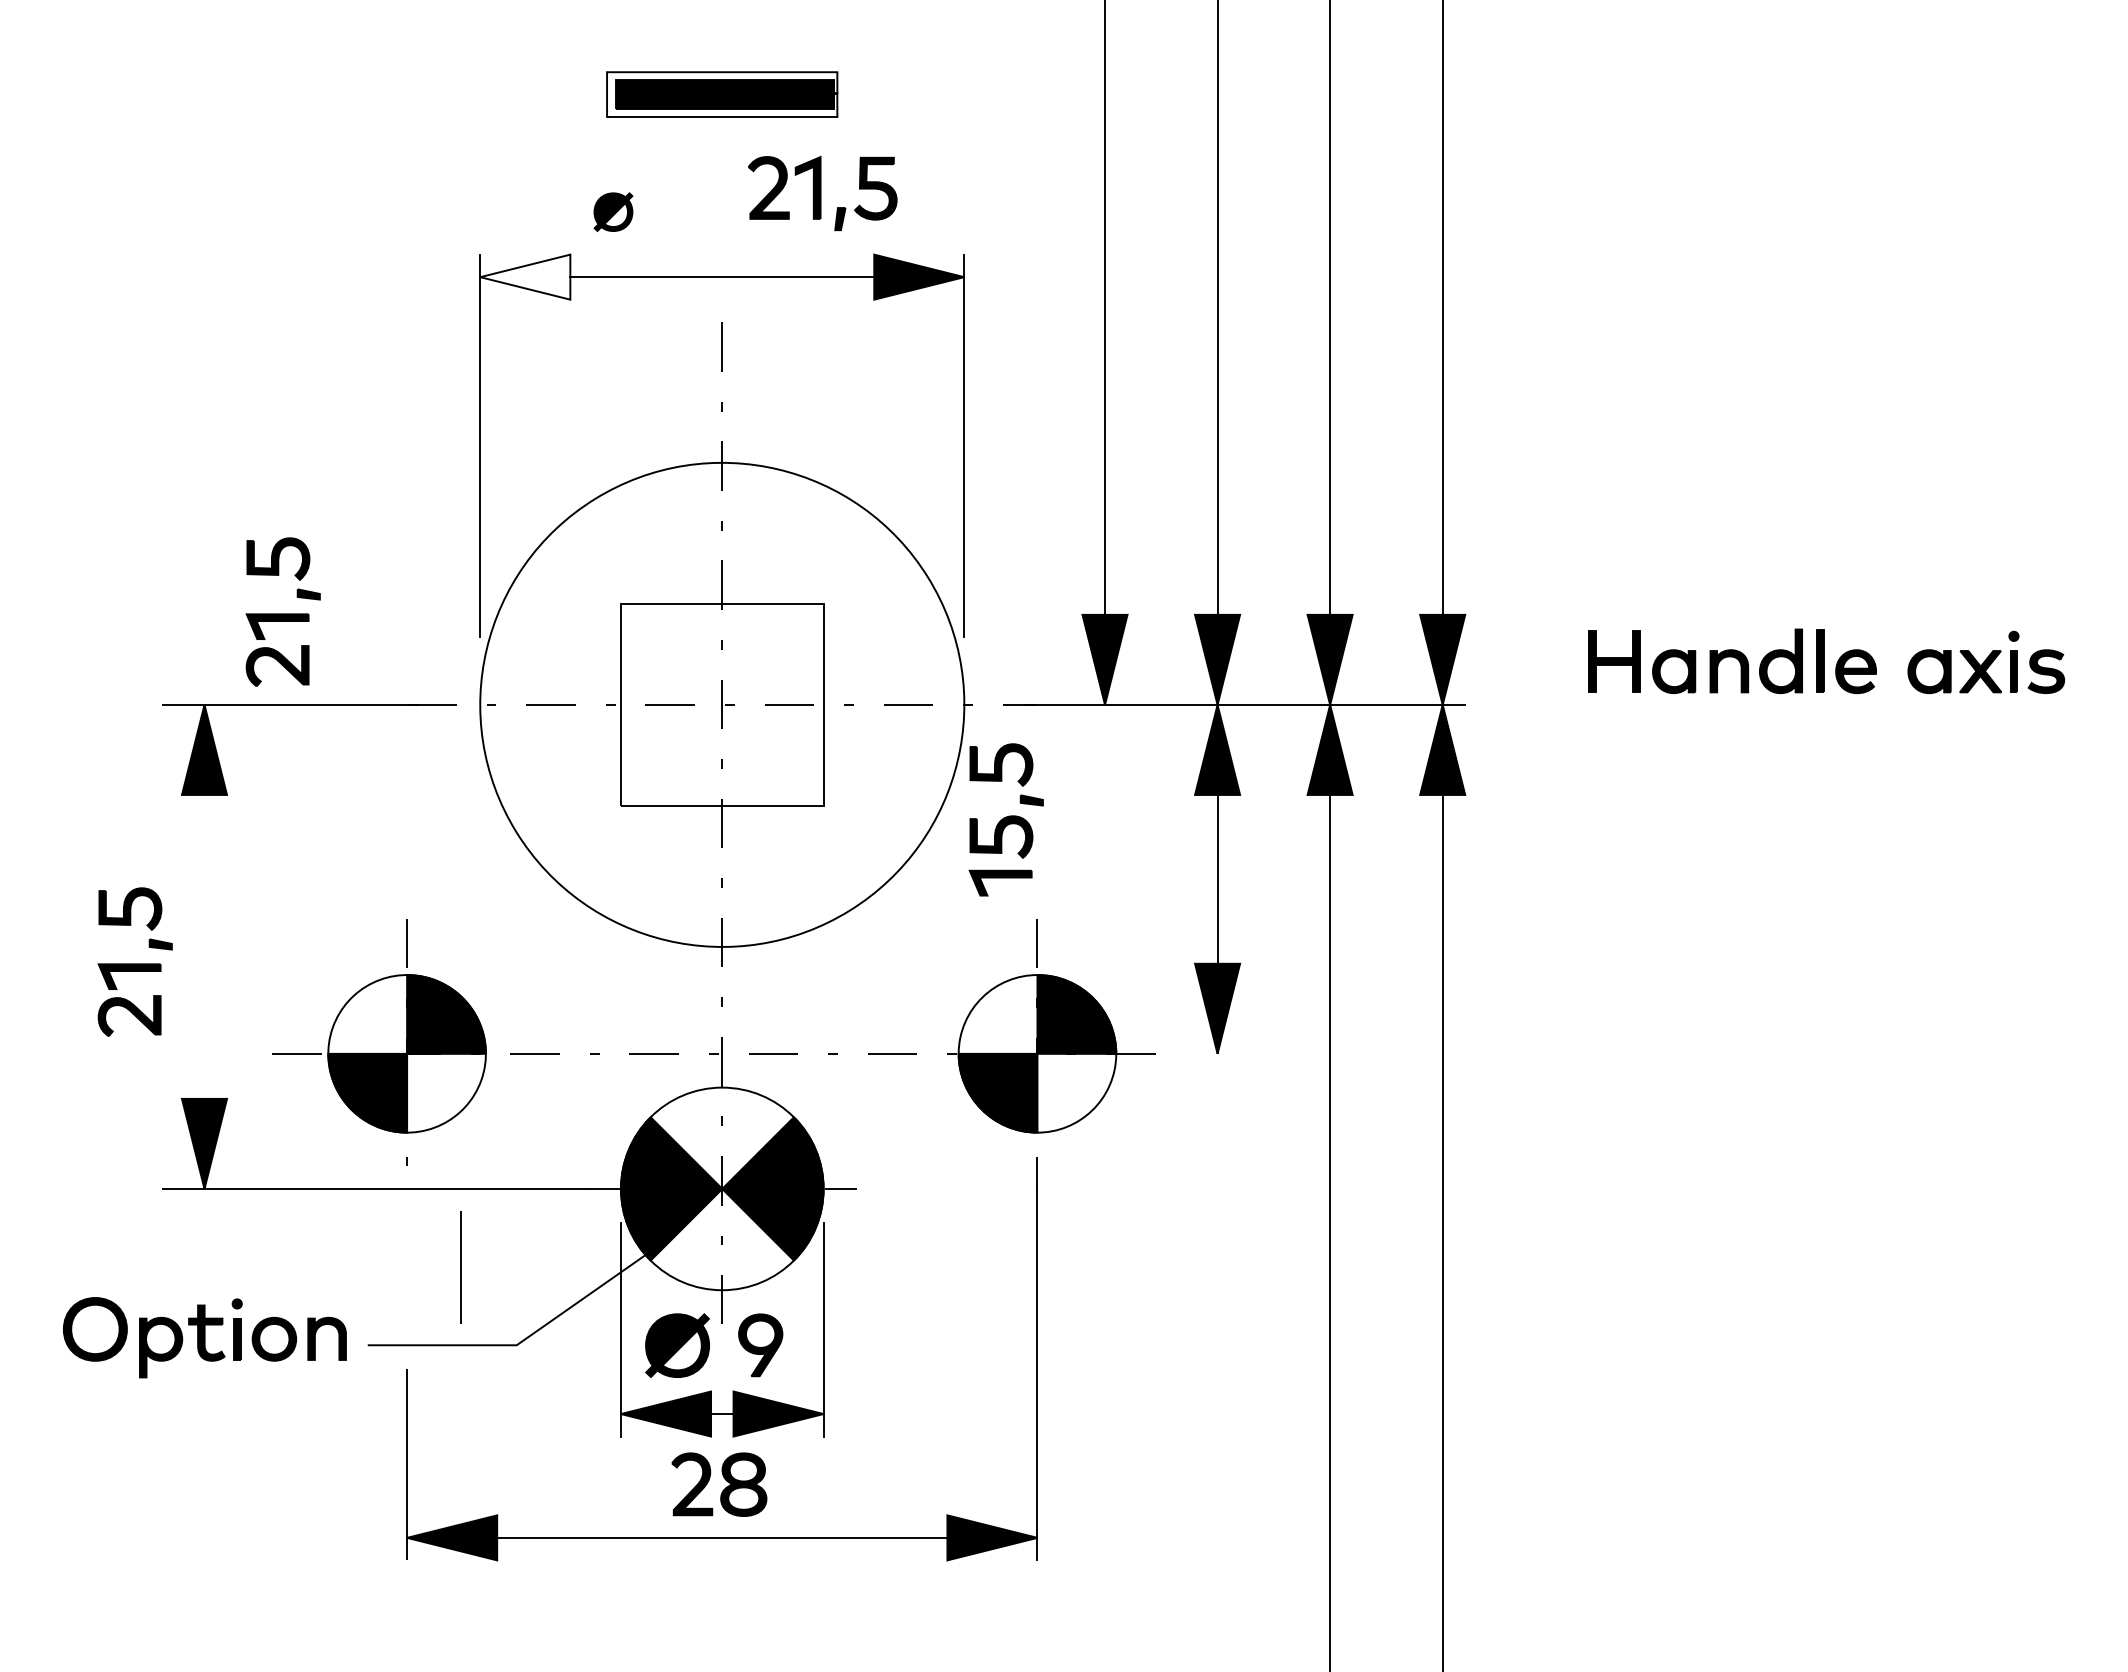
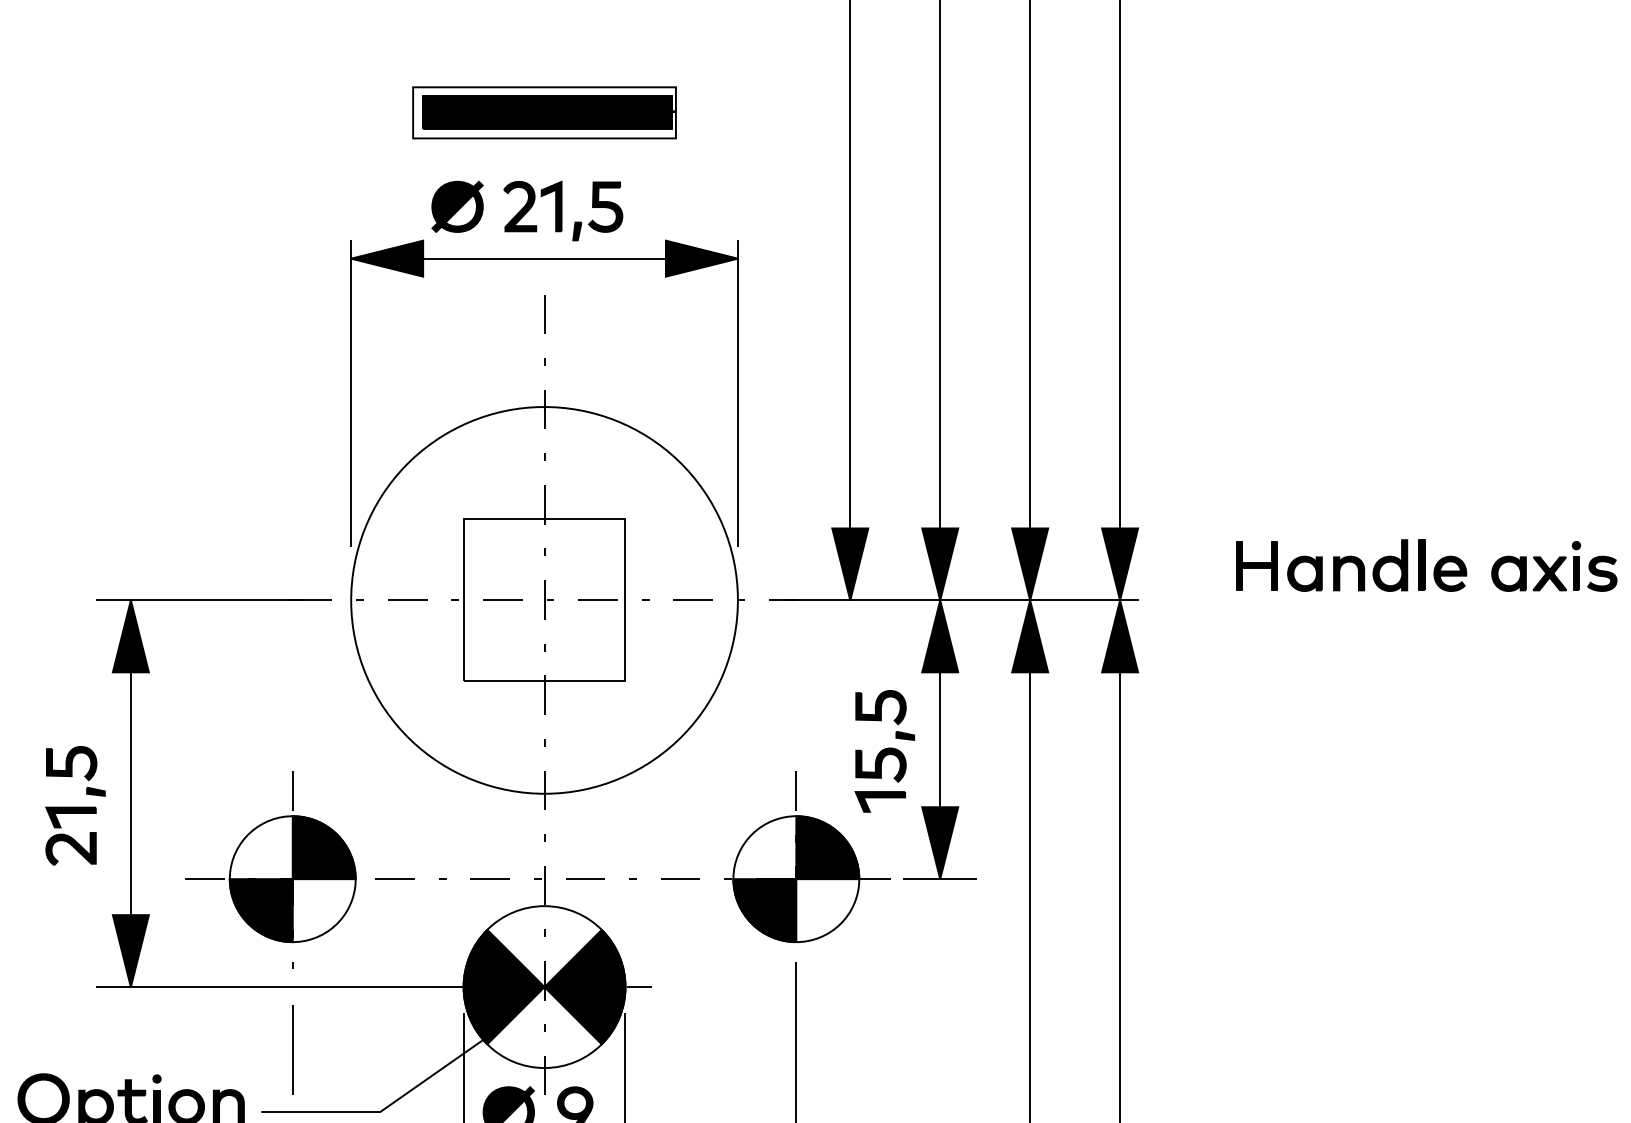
part: (721, 94) -> (543, 112), size x1.43
part: (822, 193) -> (563, 211), moved
part: (613, 211) -> (457, 206), size x1.67
fill: (525, 276) -> (387, 258), added
part: (282, 611) -> (193, 525), removed
part: (1005, 819) -> (884, 751), moved
line: (204, 946) -> (130, 793), added
line: (1217, 1053) -> (940, 878), added
line: (460, 1267) -> (292, 1049), moved

